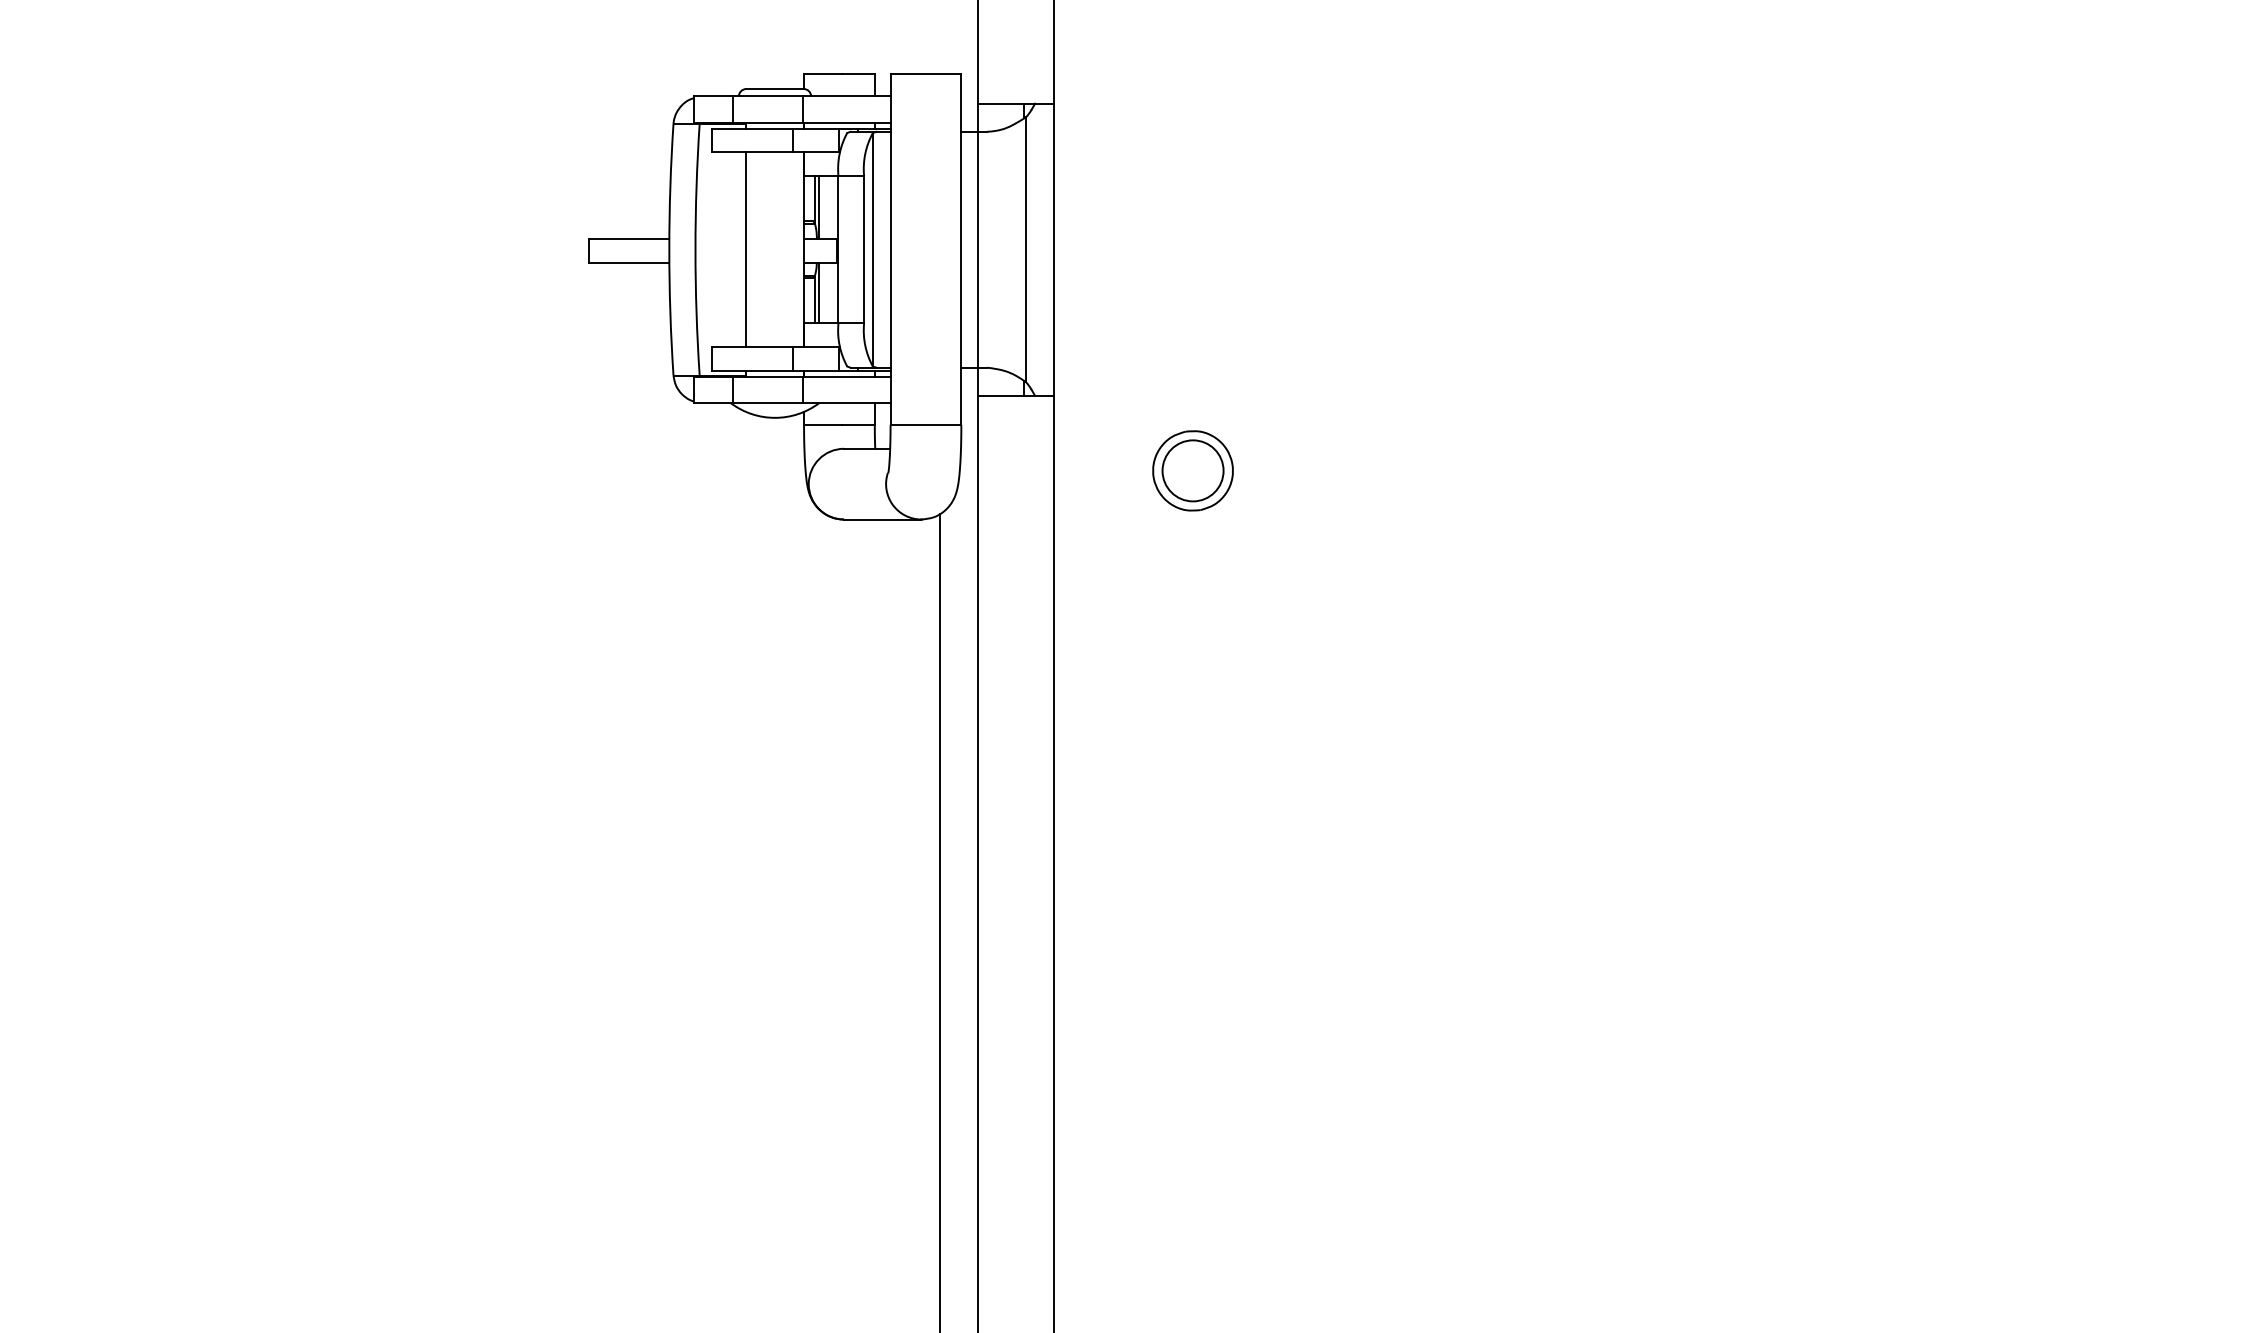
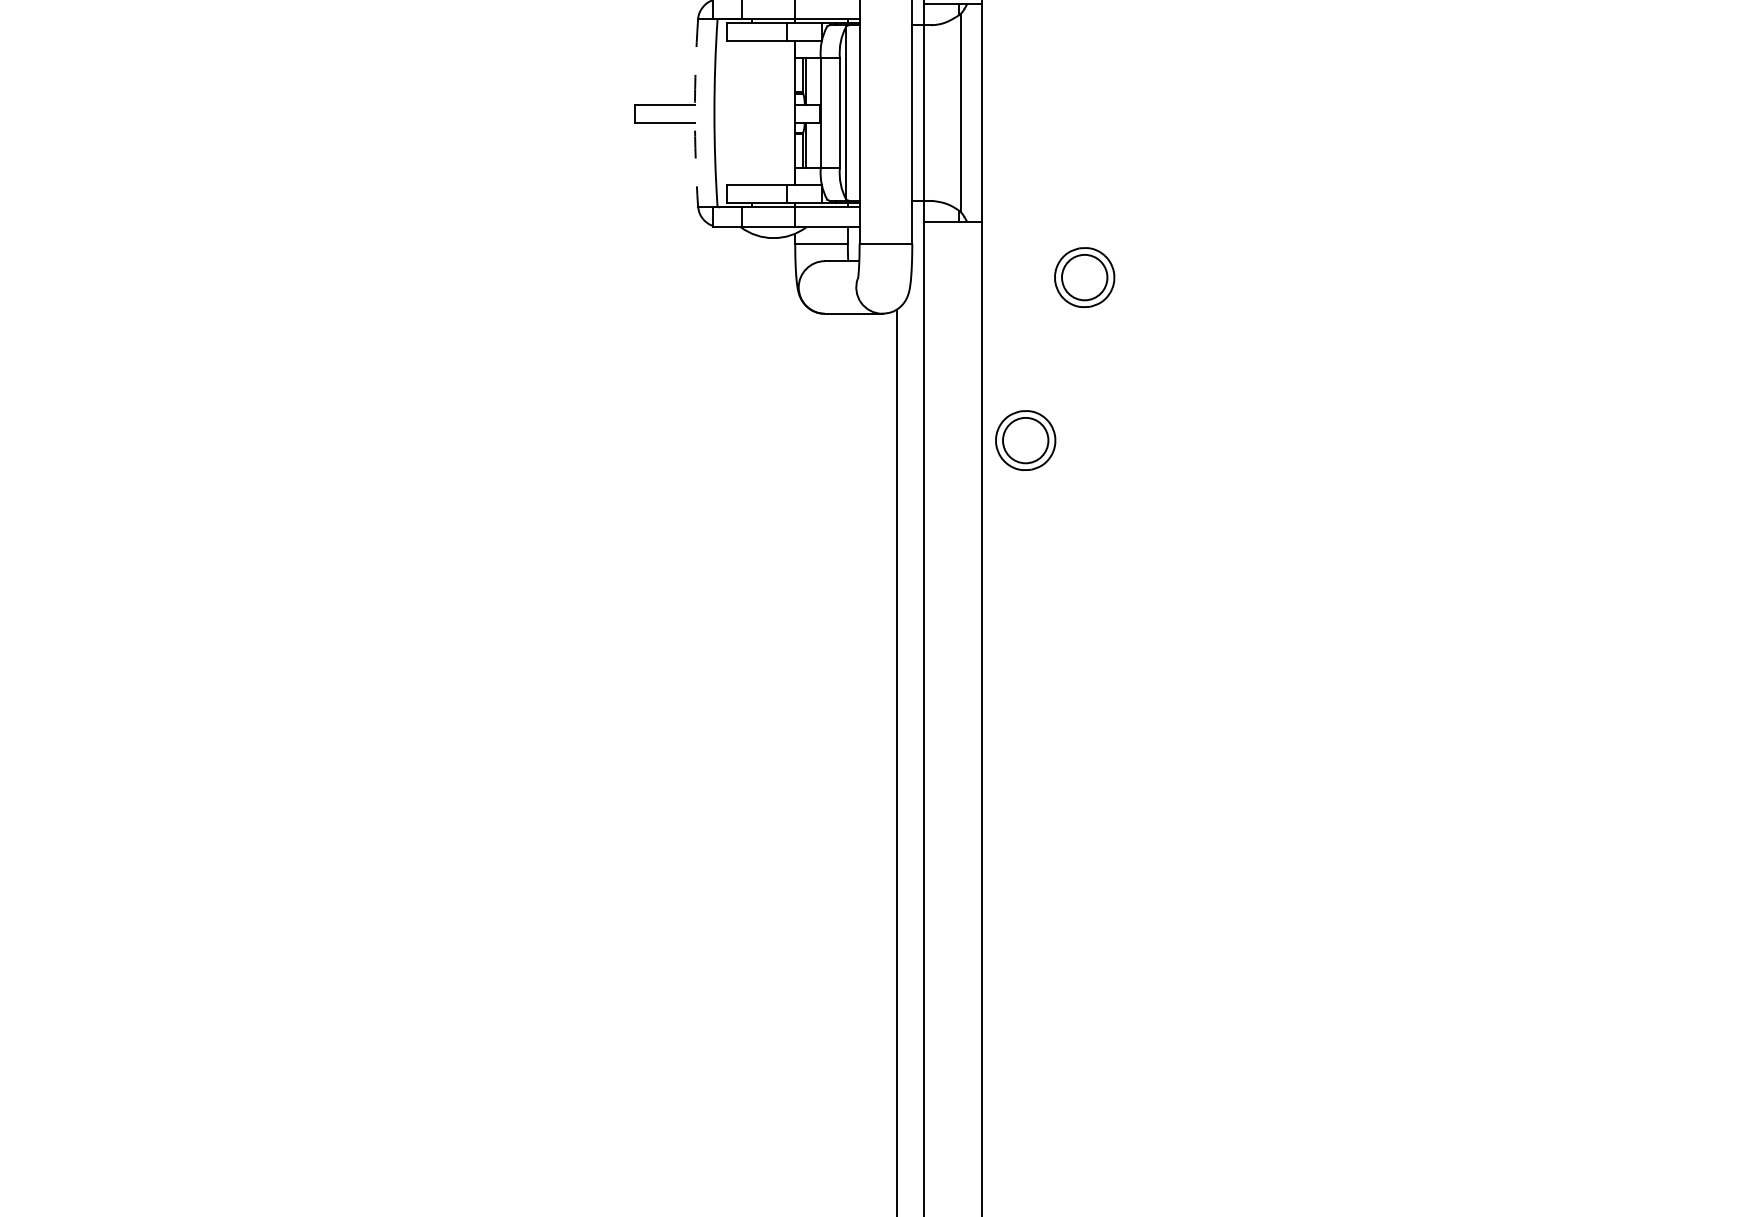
line: (746, 249) -> (752, 112), removed
arc: (668, 250) -> (694, 113), solid -> dashed
part: (1113, 689) -> (1025, 440), added

